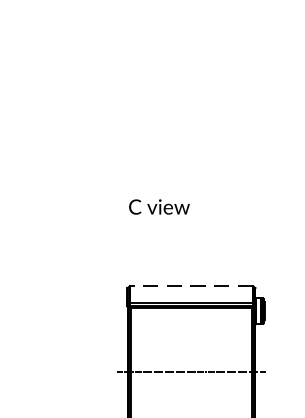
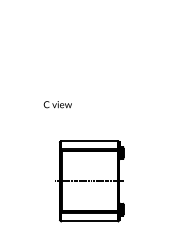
text: (158, 206) -> (57, 104), moved
line: (190, 286) -> (89, 141), dashed -> solid

